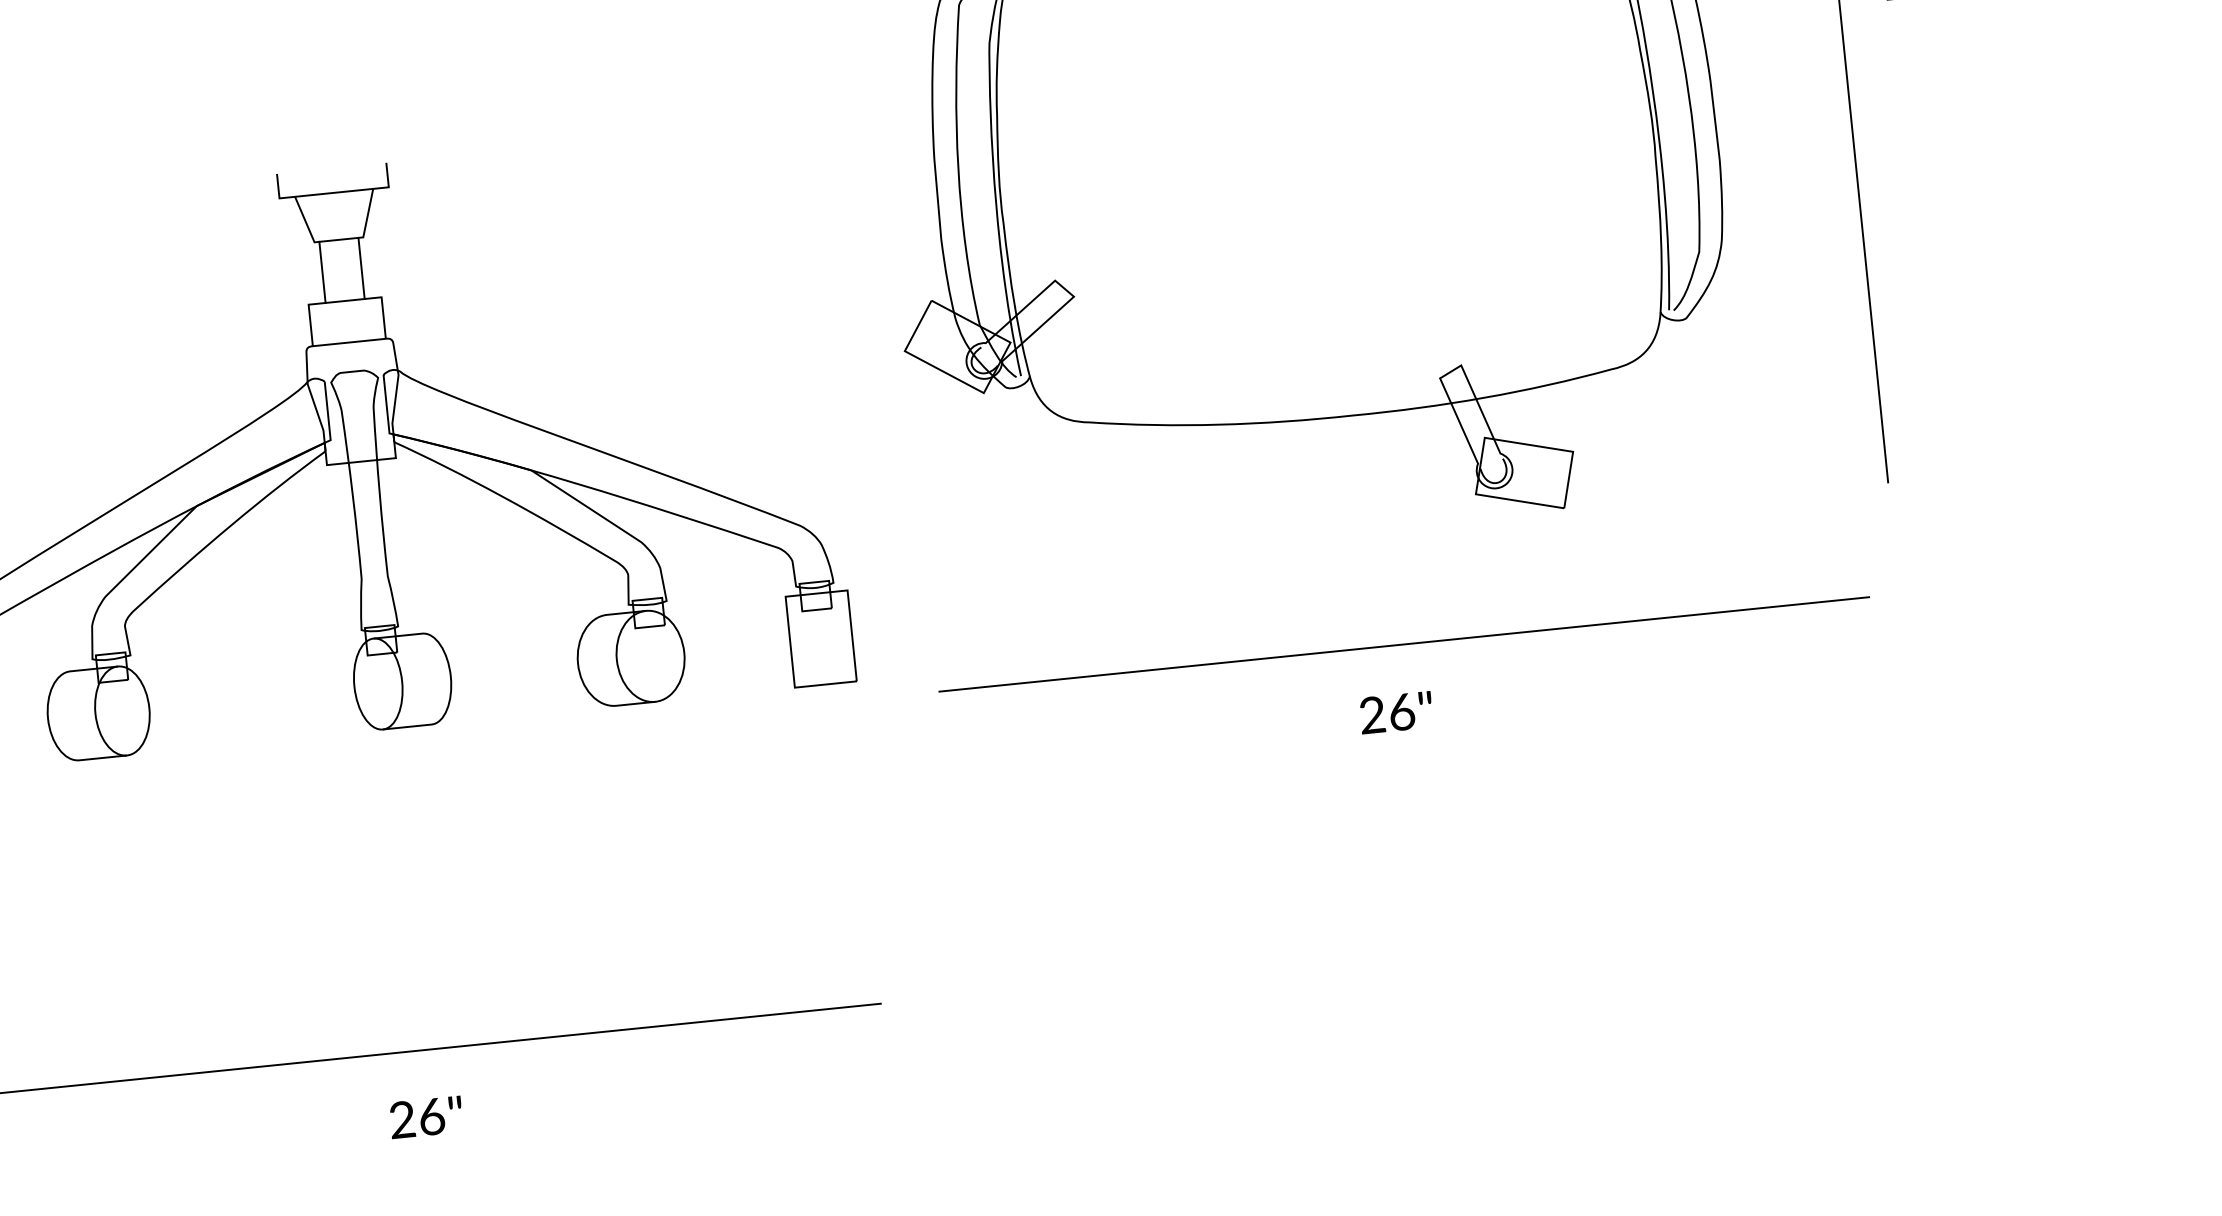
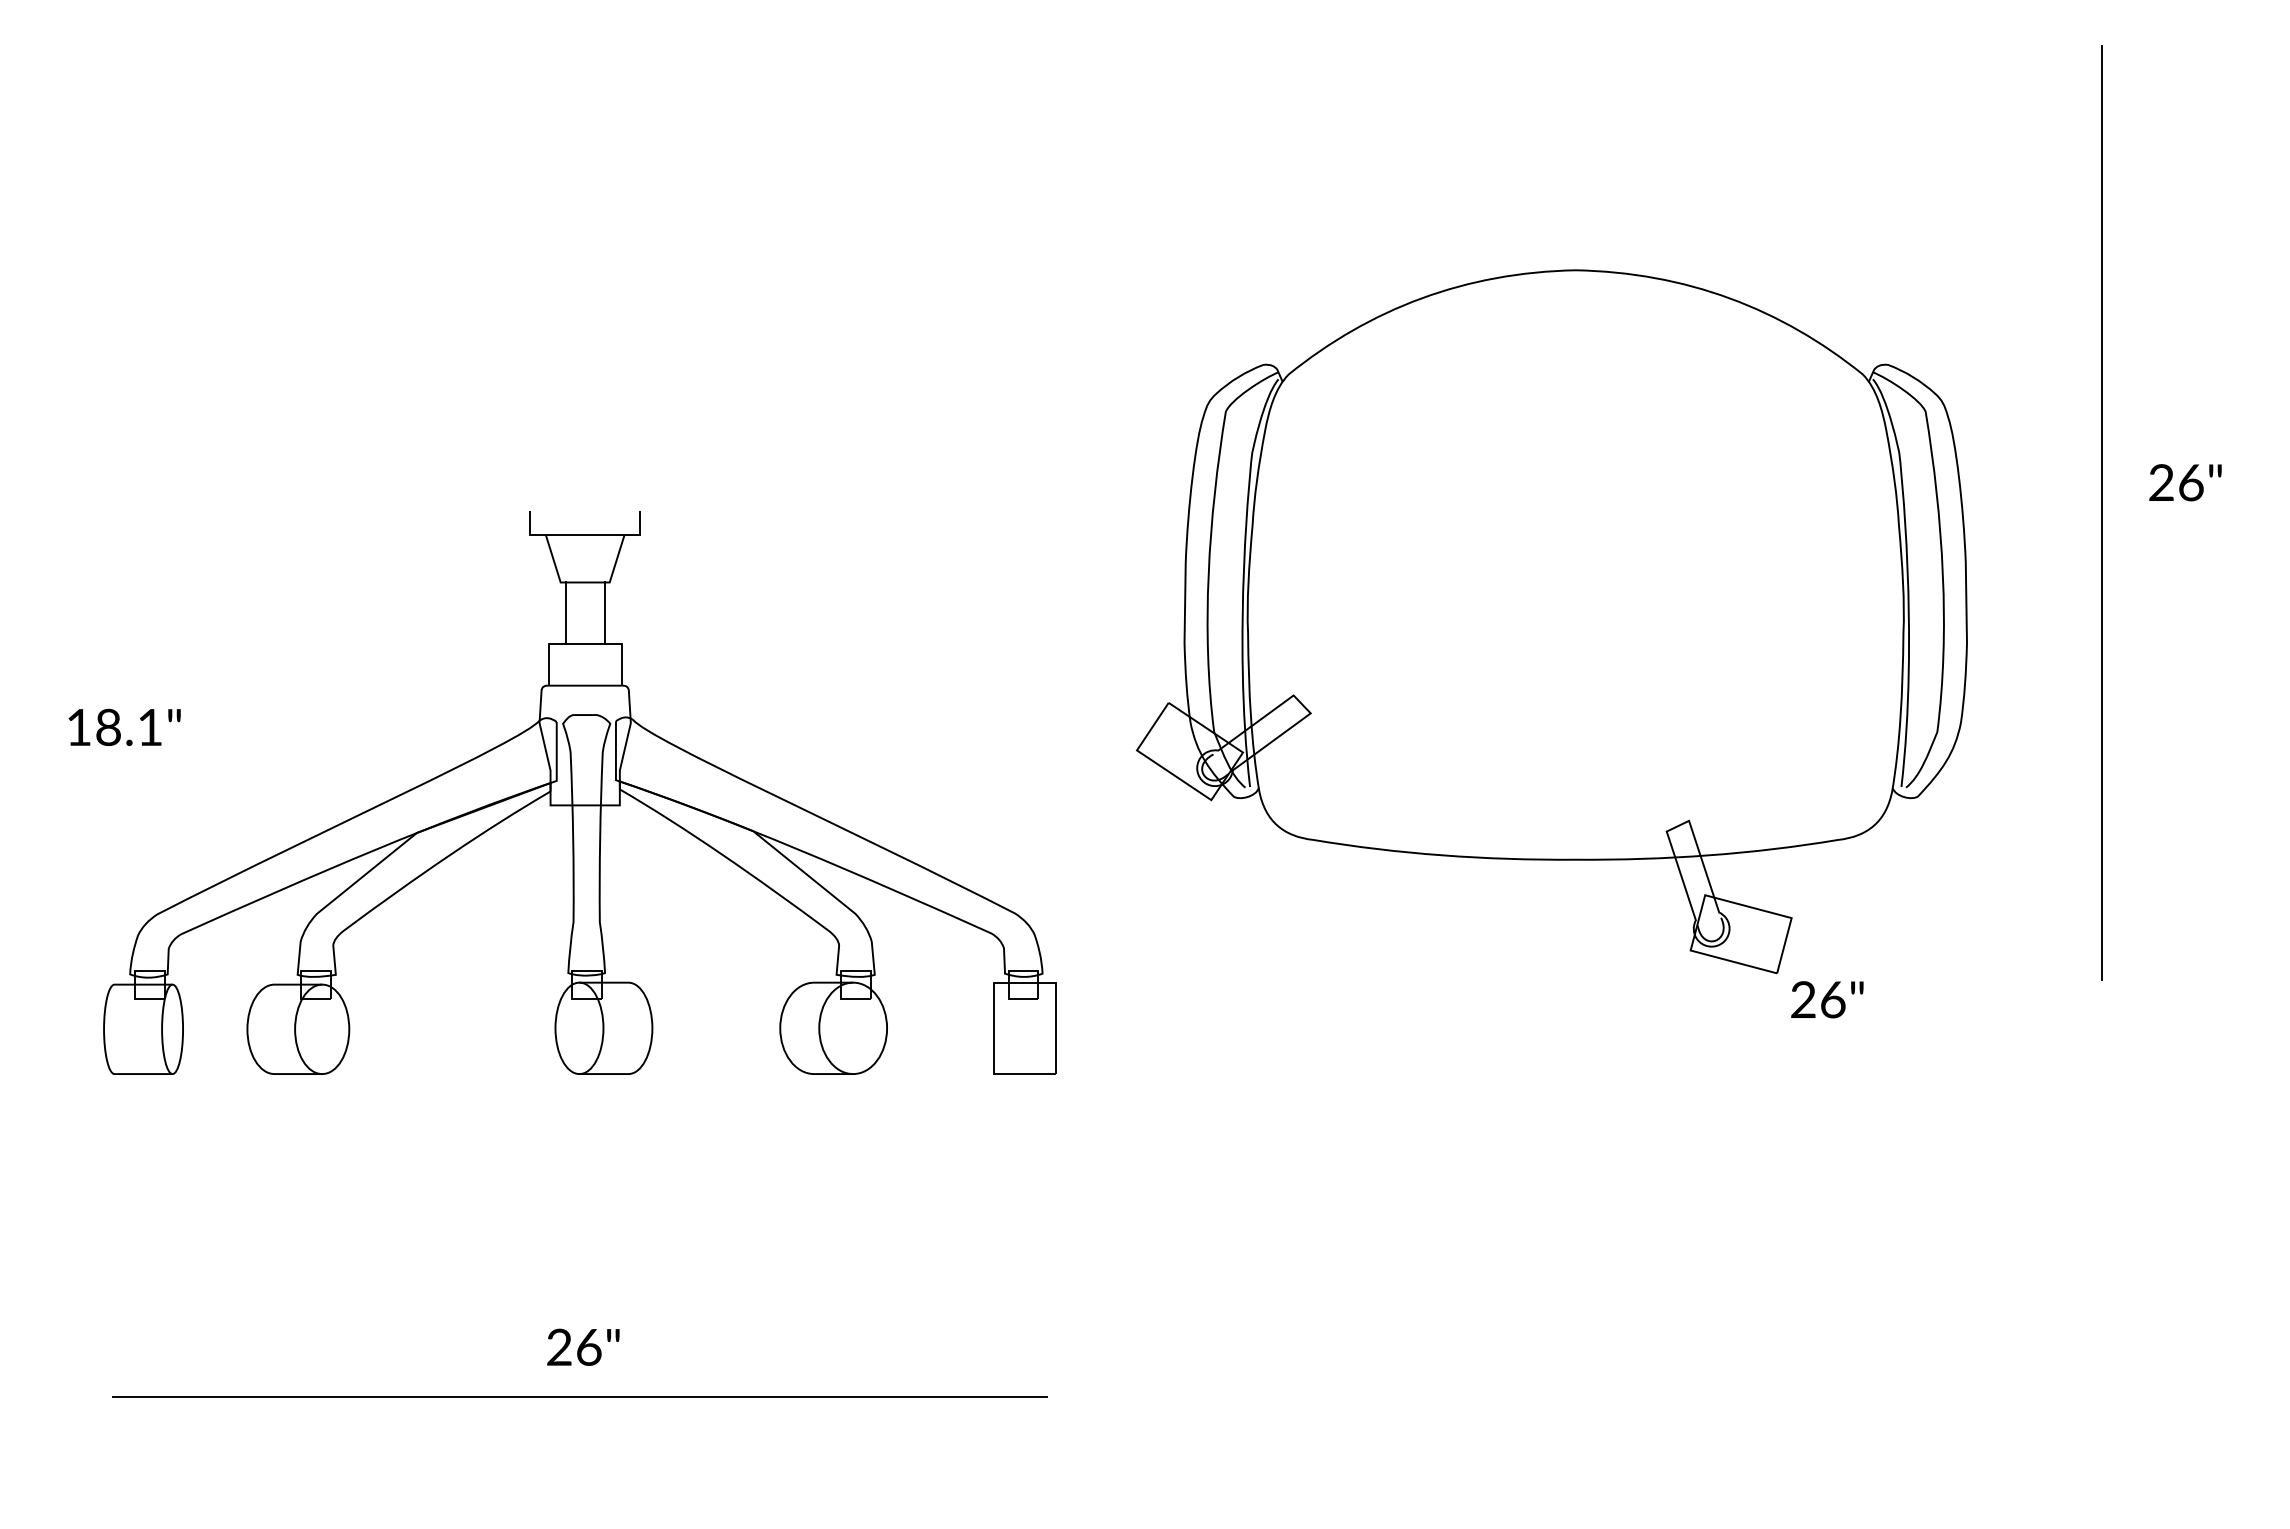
line: (1404, 644) -> (1604, 1092), removed
text: (1396, 712) -> (1827, 999), moved
text: (426, 1116) -> (583, 1346), moved

